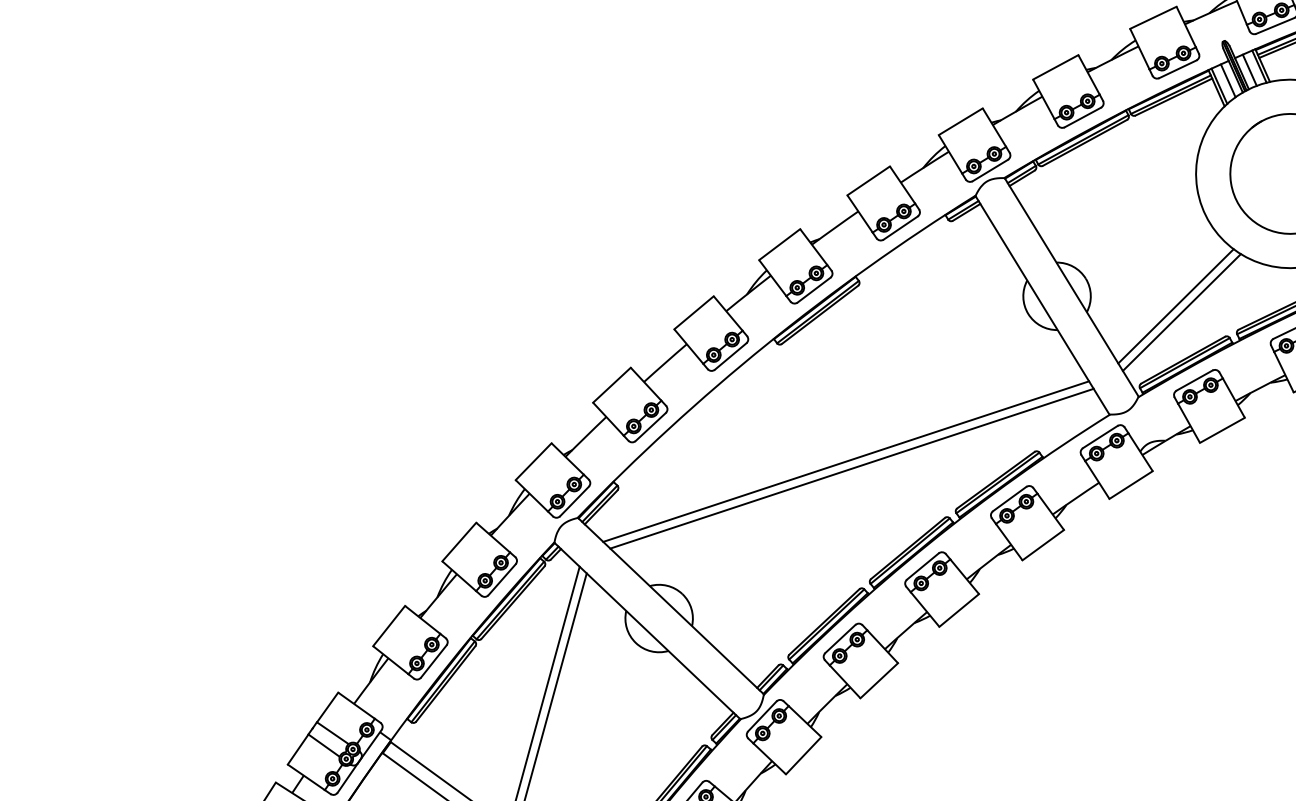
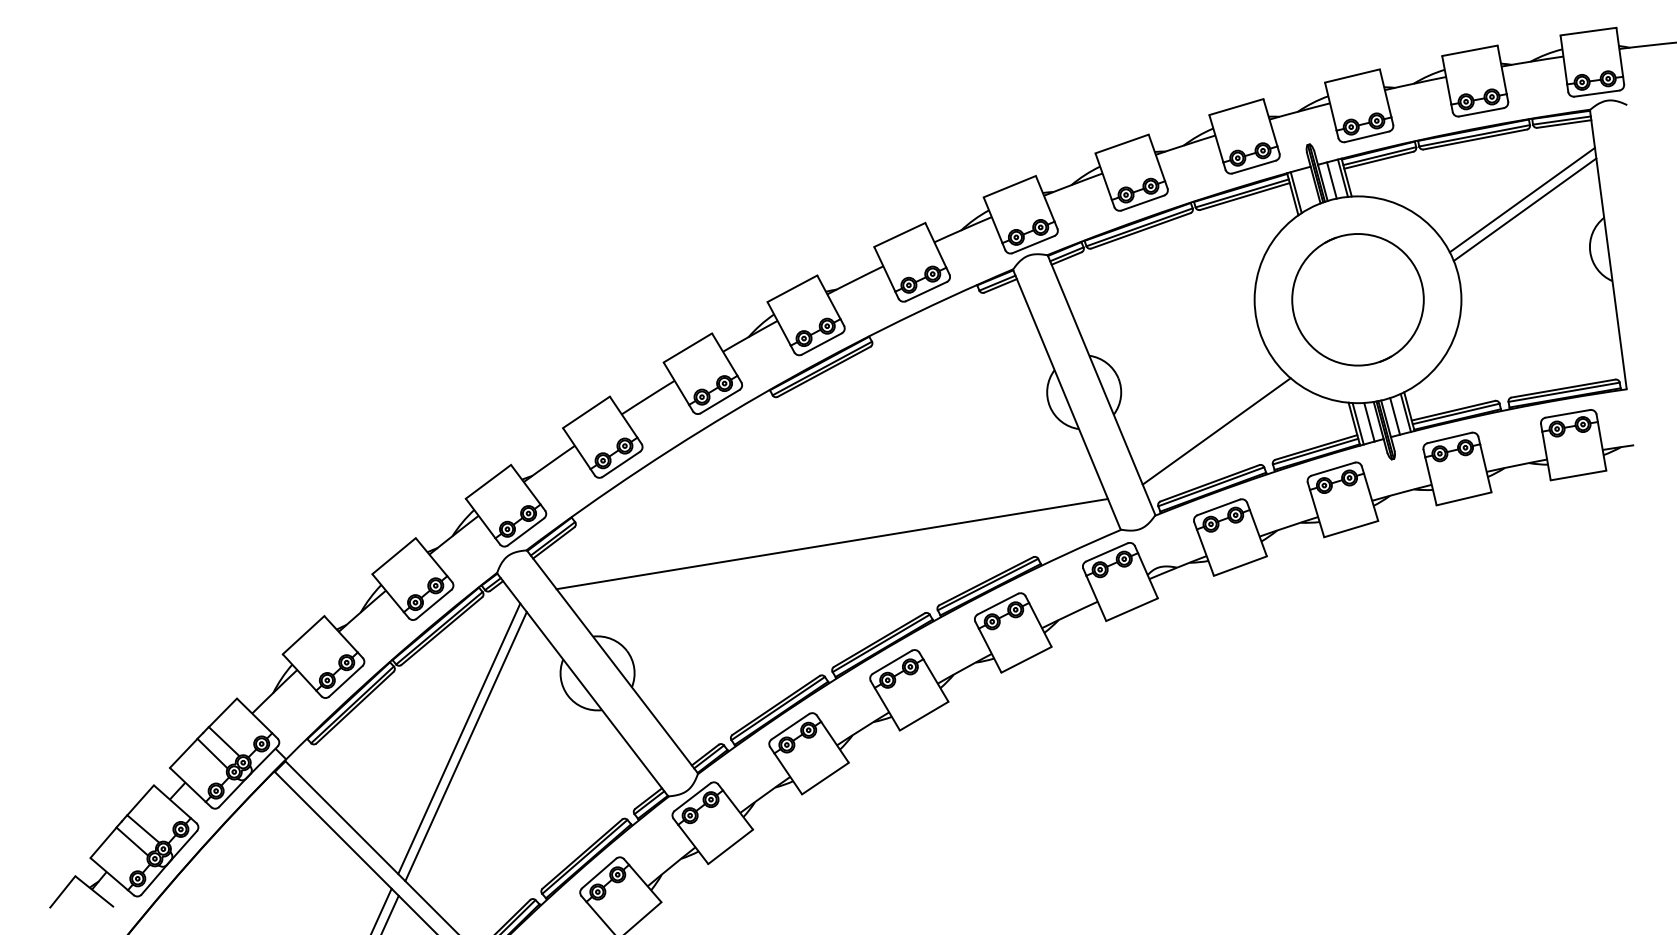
line: (1228, 81) -> (1306, 188), removed
line: (1176, 306) -> (1211, 423), removed
line: (846, 461) -> (827, 535), removed

